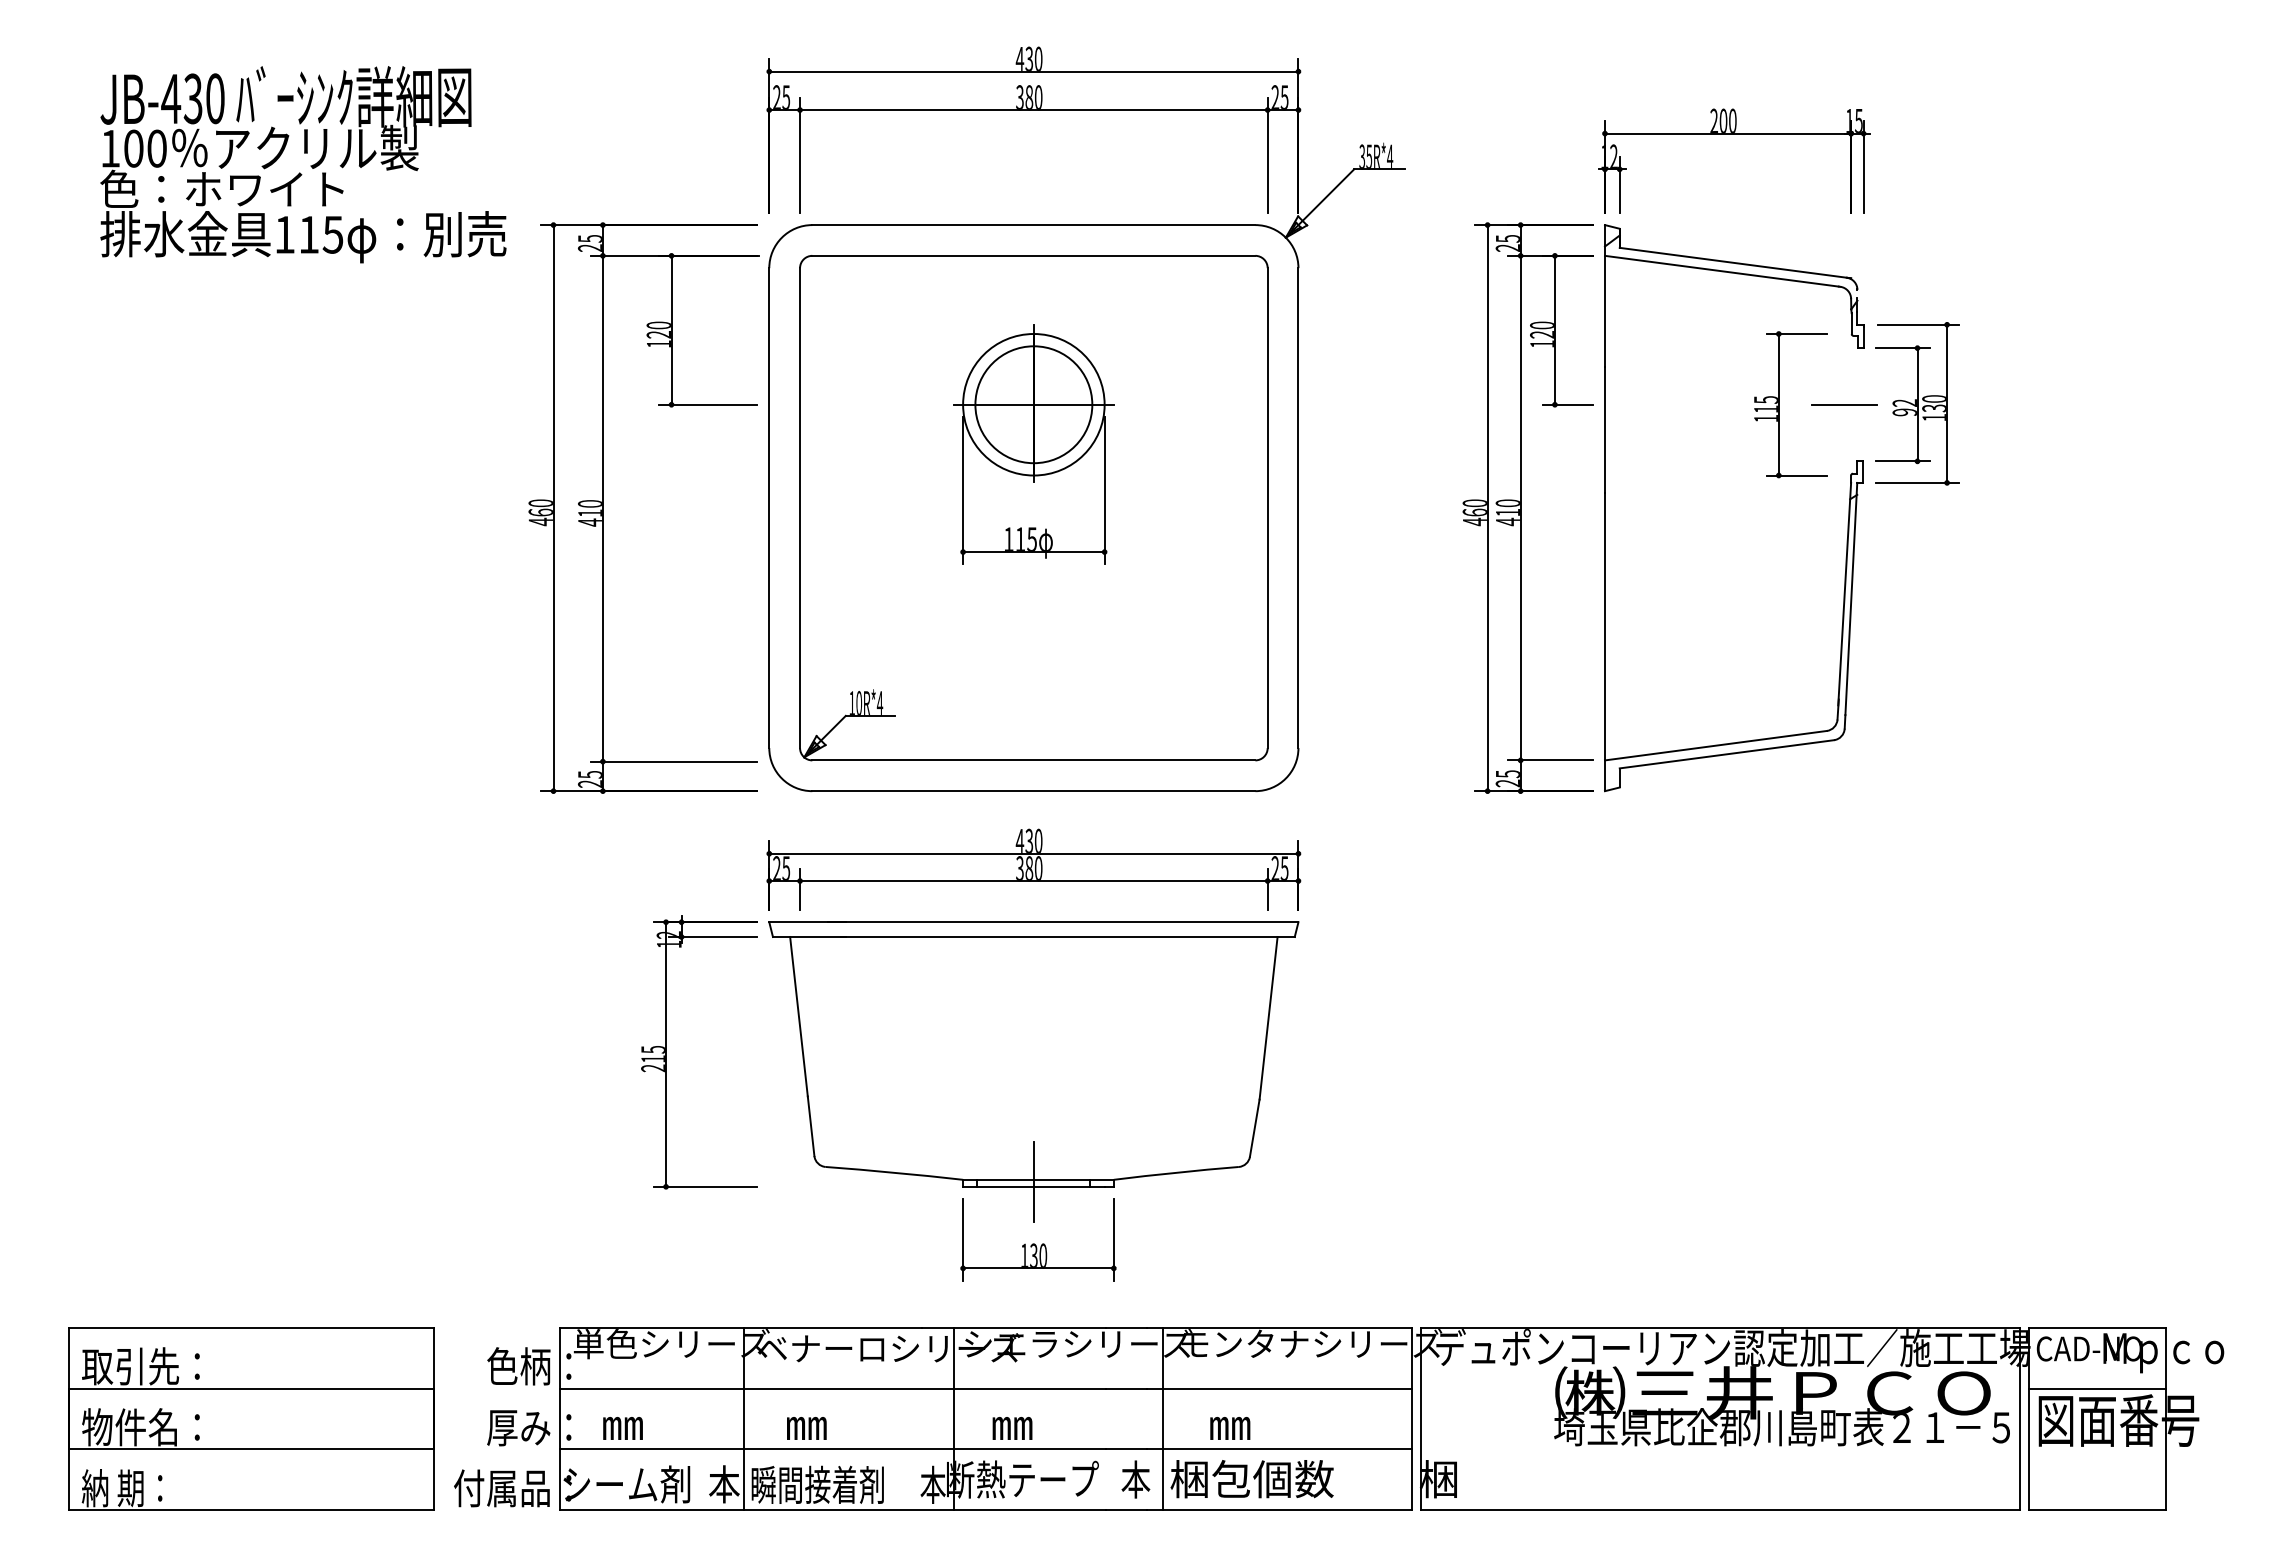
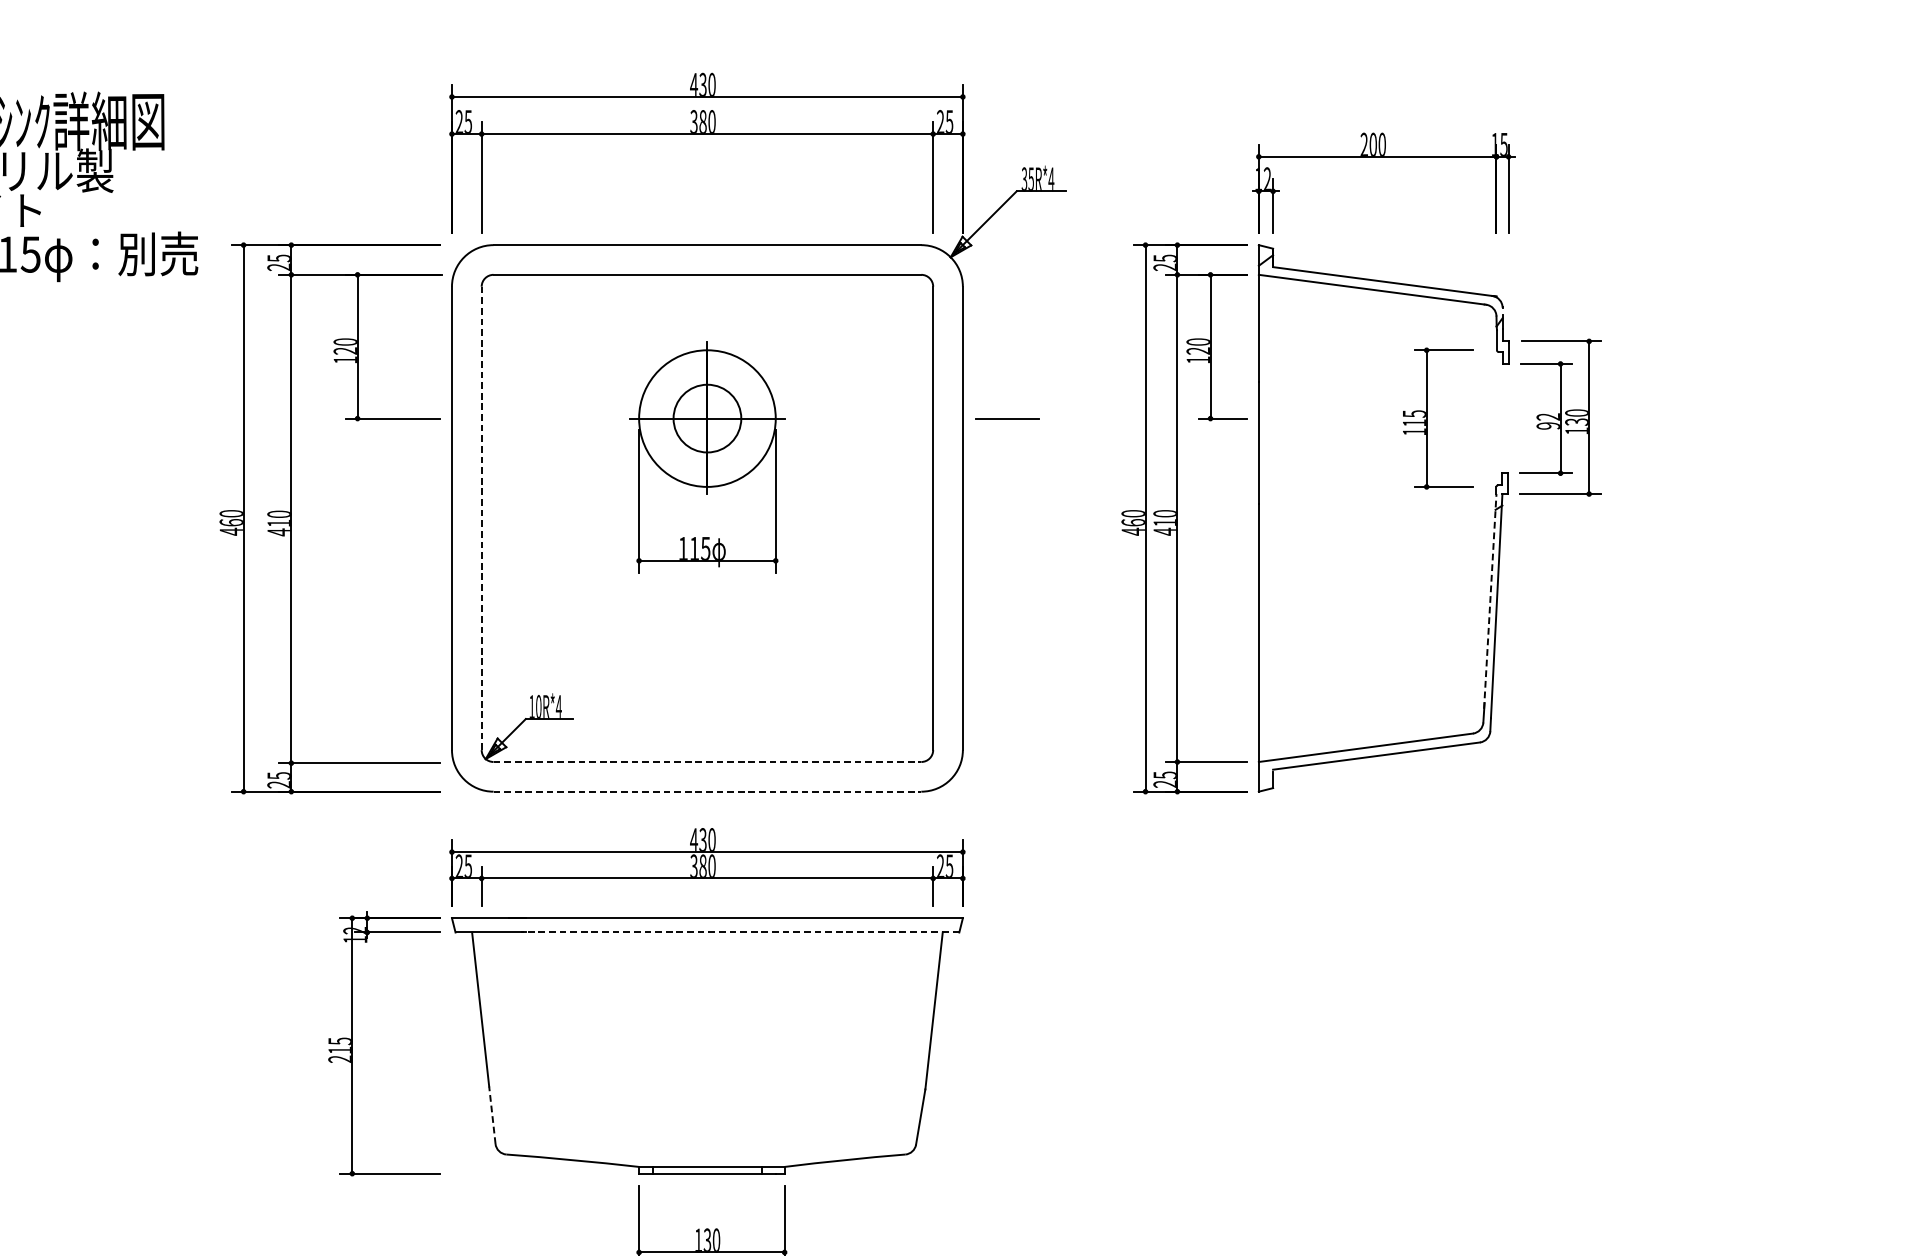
circle: (1033, 404) -> (707, 418), size x0.6
line: (1844, 404) -> (1007, 418), moved
line: (800, 508) -> (482, 518), solid -> dashed
line: (1844, 593) -> (1490, 600), solid -> dashed
line: (1033, 760) -> (707, 762), solid -> dashed
line: (1033, 791) -> (707, 792), solid -> dashed
line: (1067, 937) -> (739, 932), solid -> dashed
line: (811, 1126) -> (492, 1115), solid -> dashed
line: (1033, 1181) -> (707, 1168), removed

